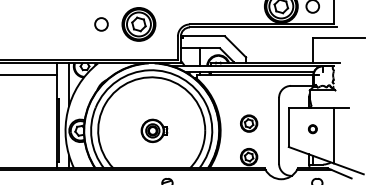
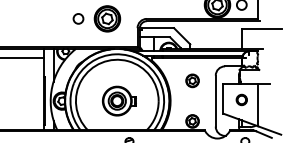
part: (249, 123) -> (192, 80), moved
circle: (312, 128) -> (241, 99), size x1.67
part: (154, 130) -> (119, 100), size x1.67

